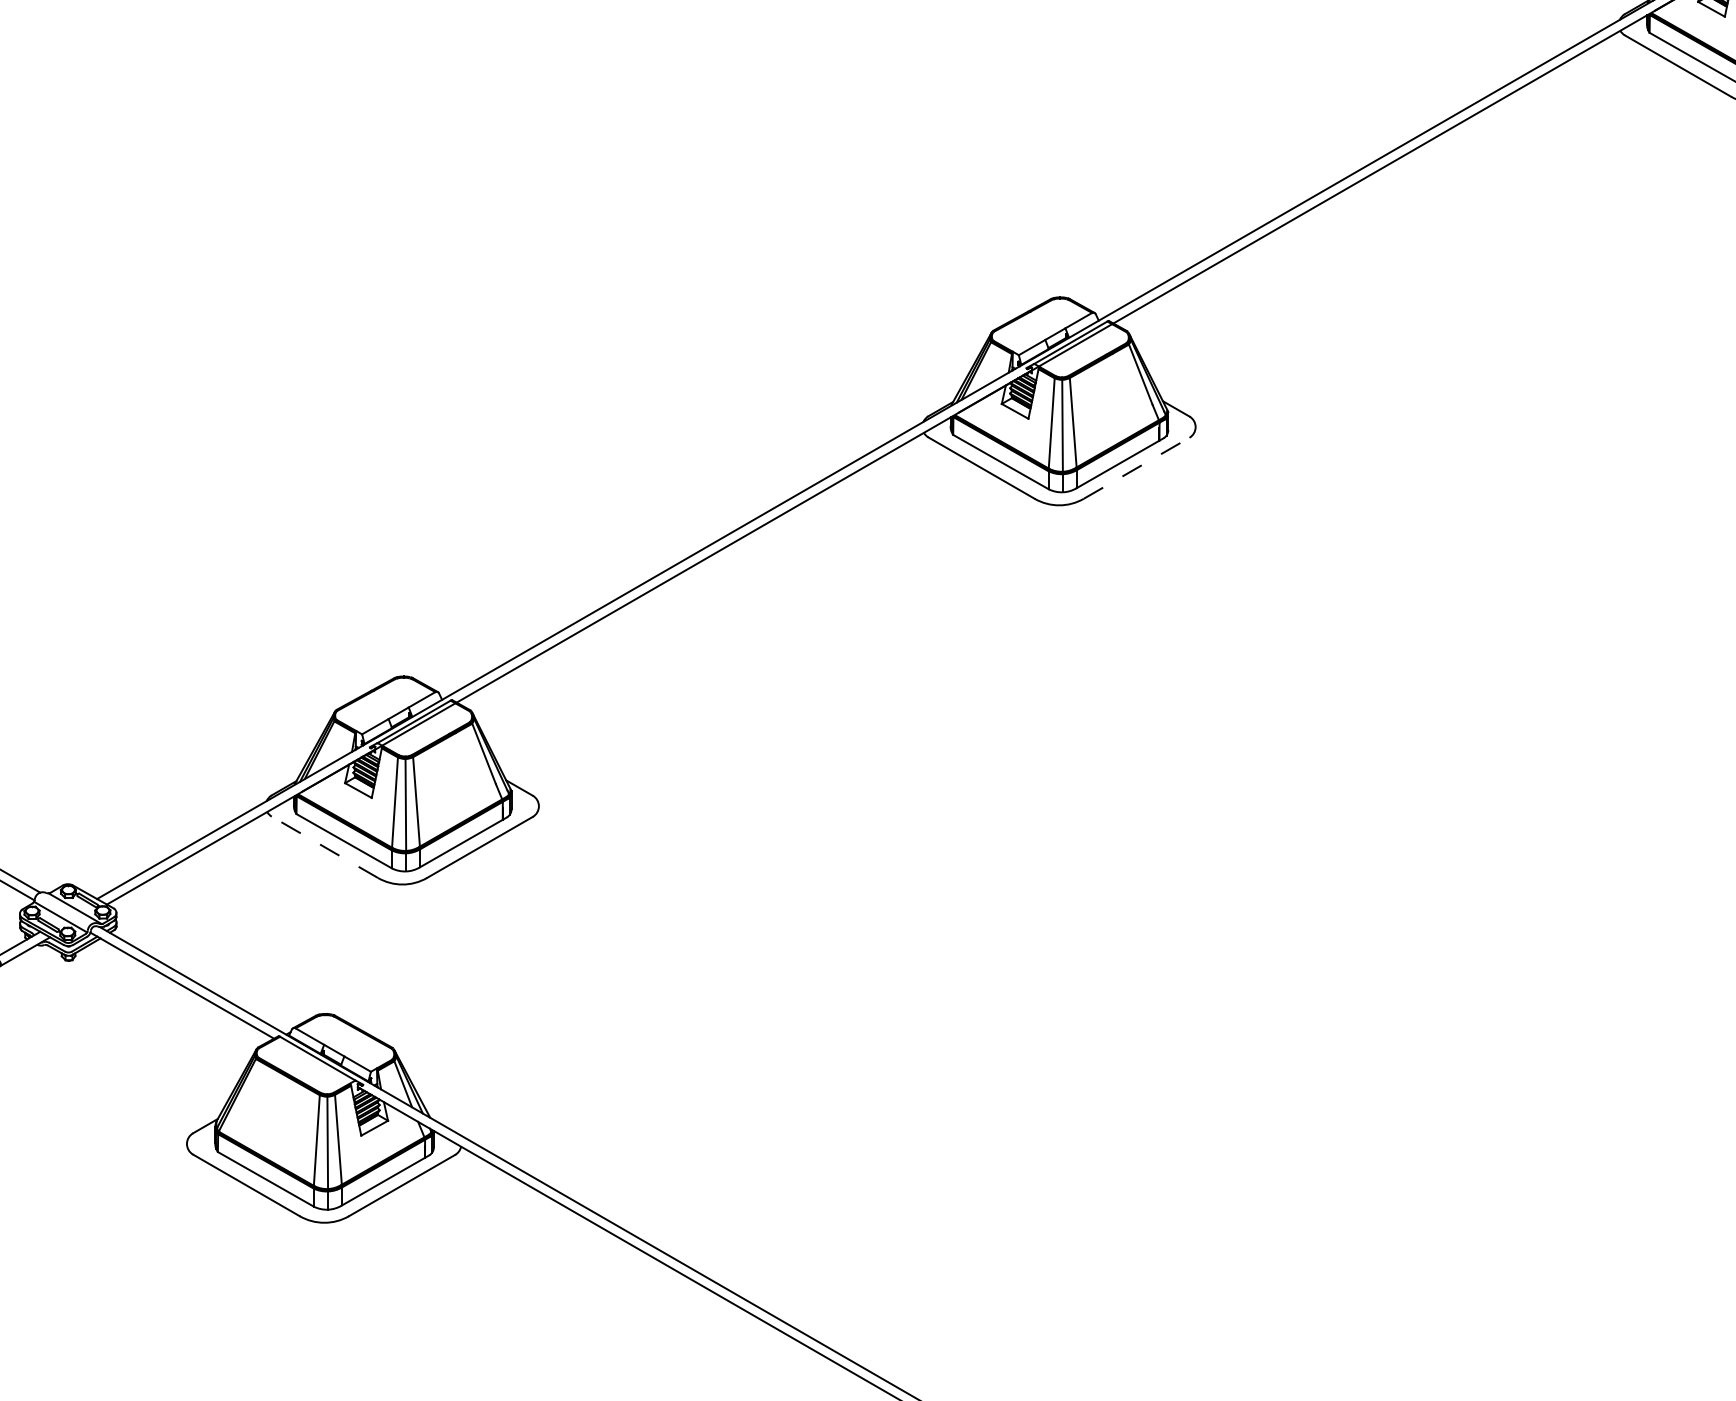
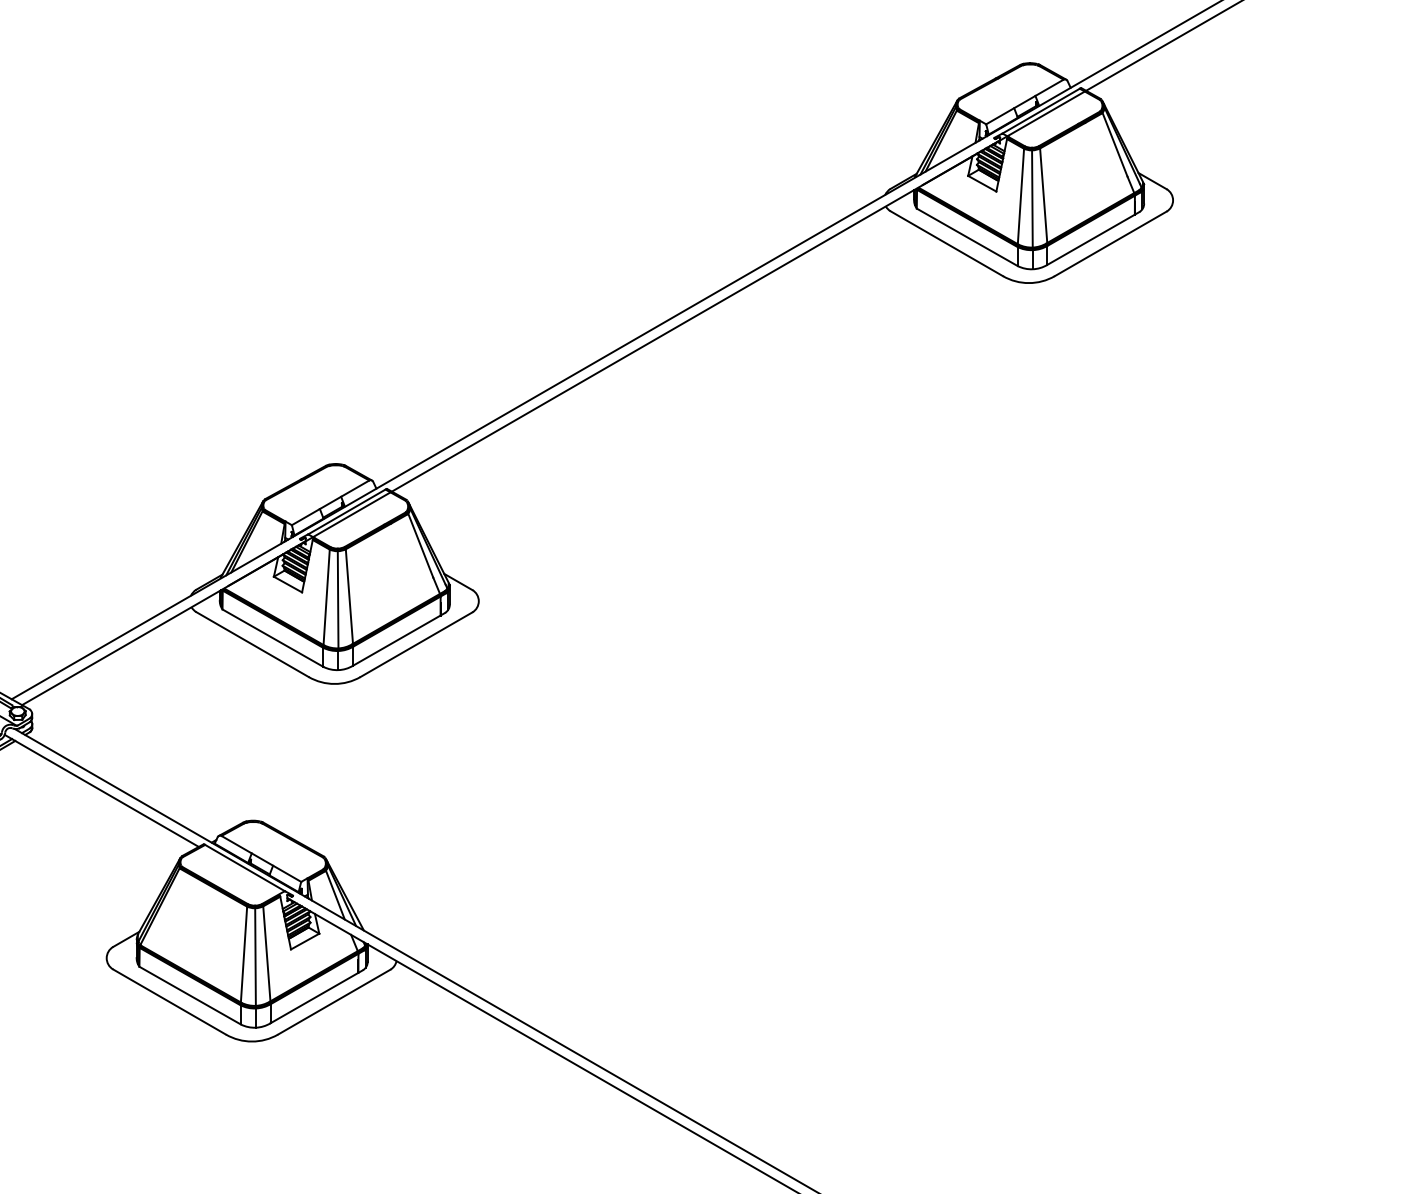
line: (1137, 468) -> (1111, 244), dashed -> solid
line: (324, 847) -> (252, 644), dashed -> solid

